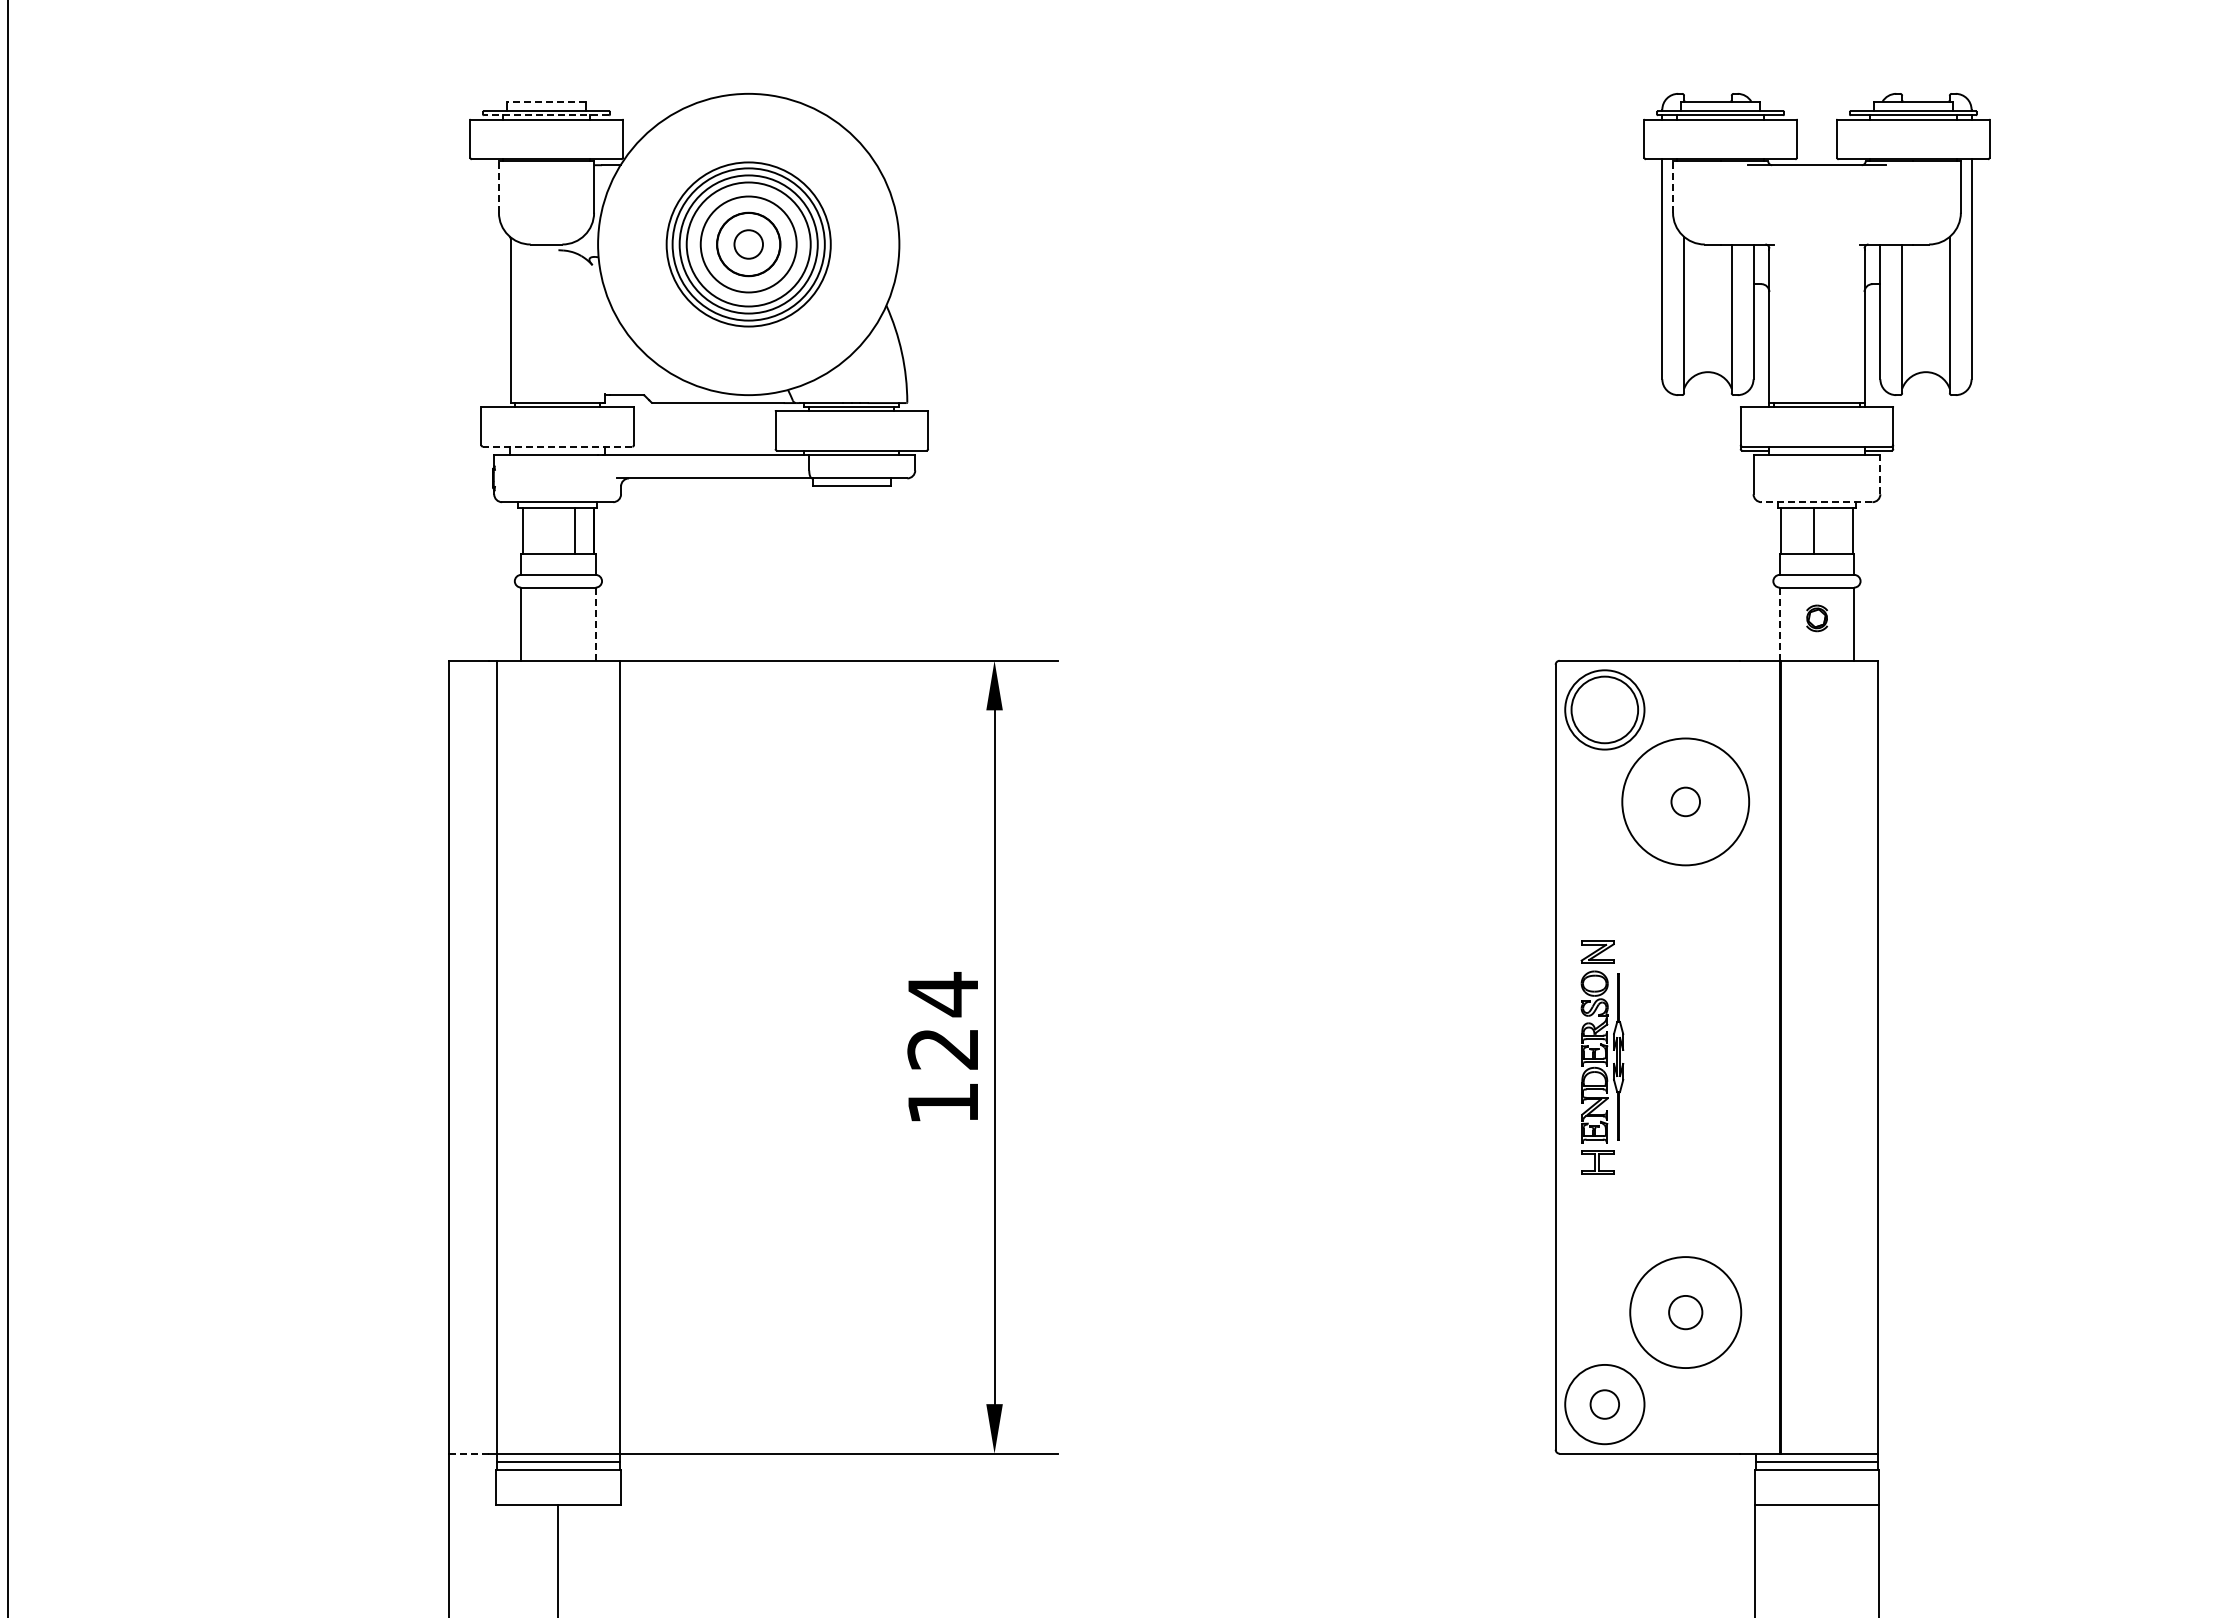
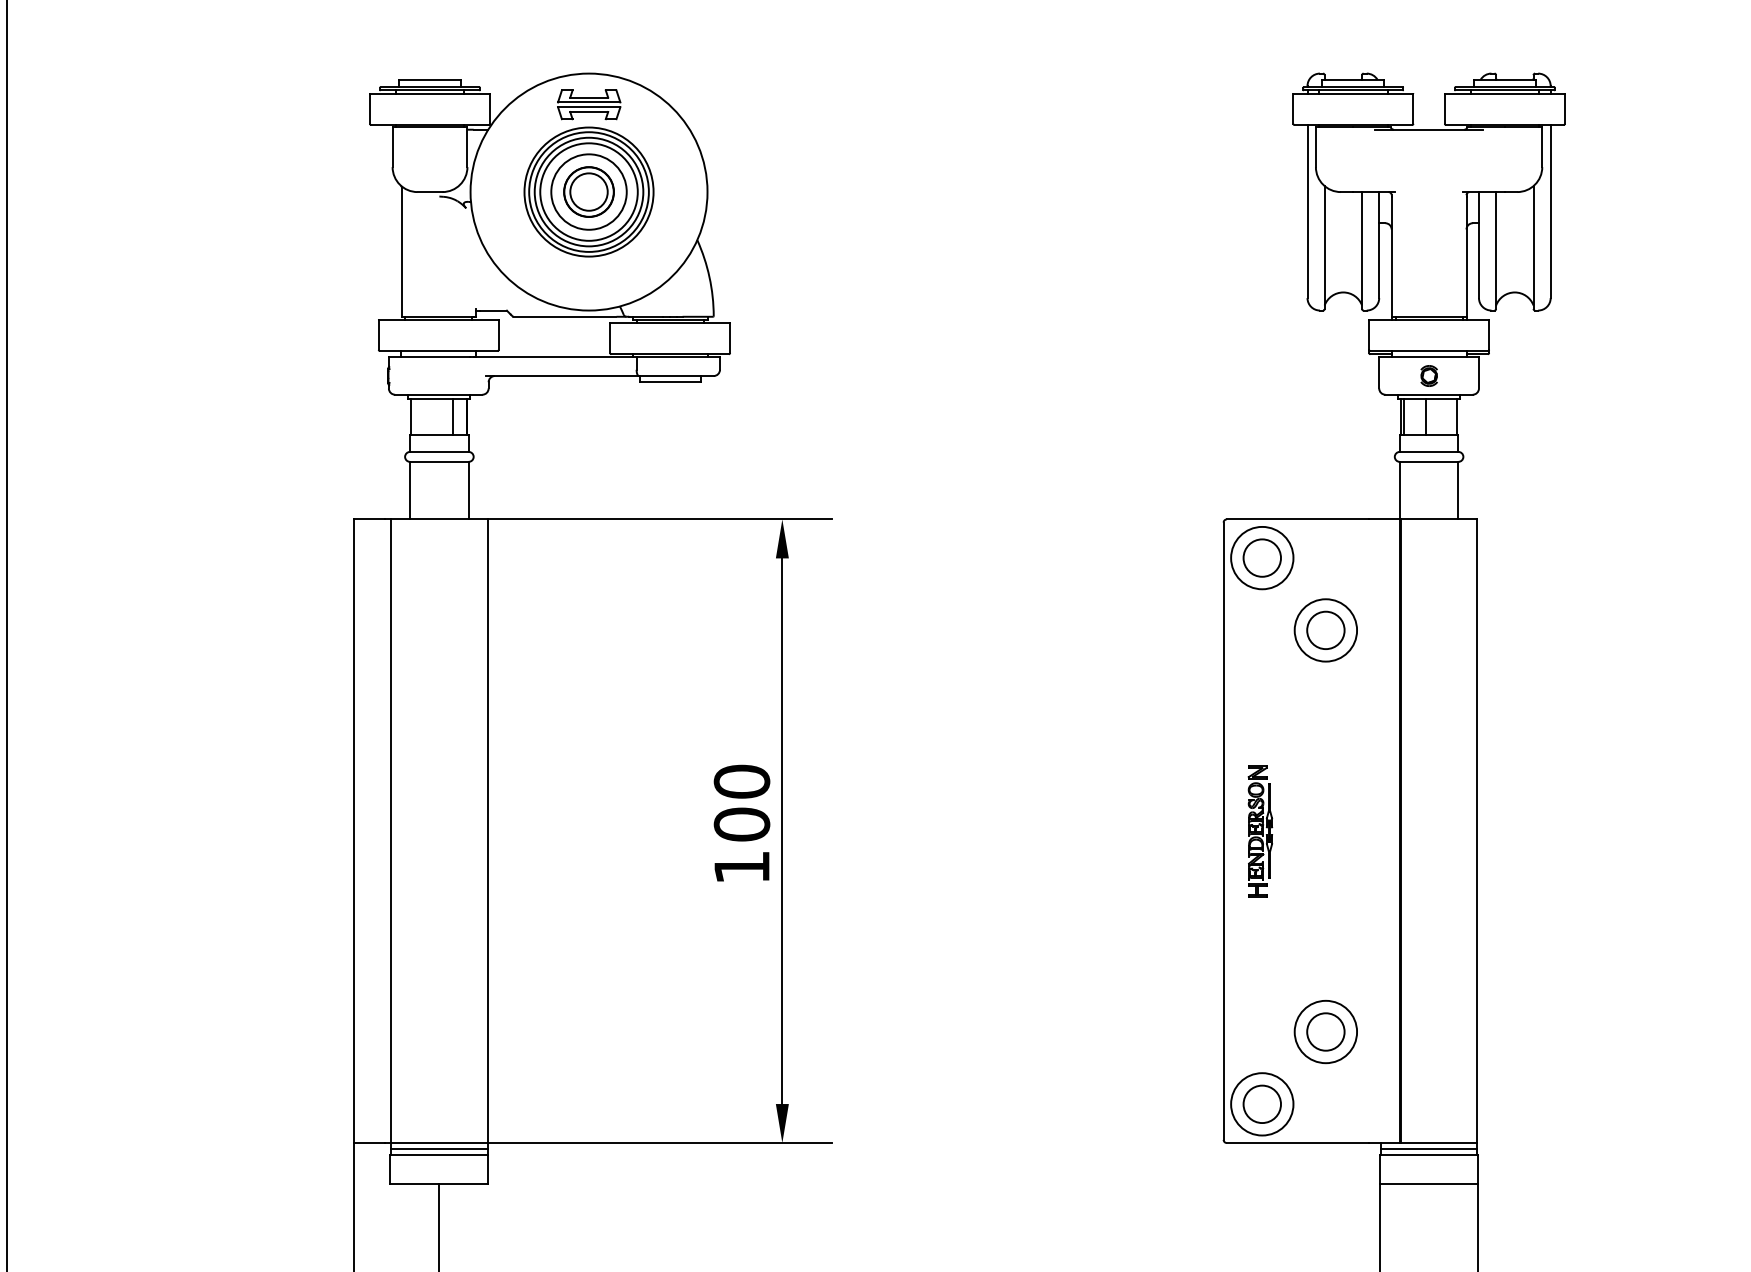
line: (546, 101) -> (430, 79), dashed -> solid
line: (546, 115) -> (430, 90), dashed -> solid
part: (748, 133) -> (588, 104), added
line: (498, 187) -> (392, 147), dashed -> solid
line: (1673, 187) -> (1316, 147), dashed -> solid
circle: (748, 244) -> (588, 192), size x1.67
line: (557, 446) -> (438, 350), dashed -> solid
line: (1880, 474) -> (1479, 372), dashed -> solid
line: (1816, 502) -> (1428, 394), dashed -> solid
line: (1785, 530) -> (1404, 416), added
part: (1817, 618) -> (1429, 376), moved
line: (595, 624) -> (468, 490), dashed -> solid
line: (1779, 624) -> (1399, 490), dashed -> solid
circle: (1604, 709) -> (1262, 557), size x0.71
circle: (1685, 801) -> (1325, 630), size x0.62
circle: (1685, 801) -> (1325, 630), size x1.67
text: (943, 1021) -> (742, 803), 124 -> 100
part: (1602, 1057) -> (1260, 831), size x0.71
circle: (1685, 1312) -> (1325, 1031), size x0.71
circle: (1685, 1312) -> (1325, 1031), size x1.43
circle: (1604, 1404) -> (1262, 1104), size x1.67
line: (469, 1453) -> (369, 1142), dashed -> solid

